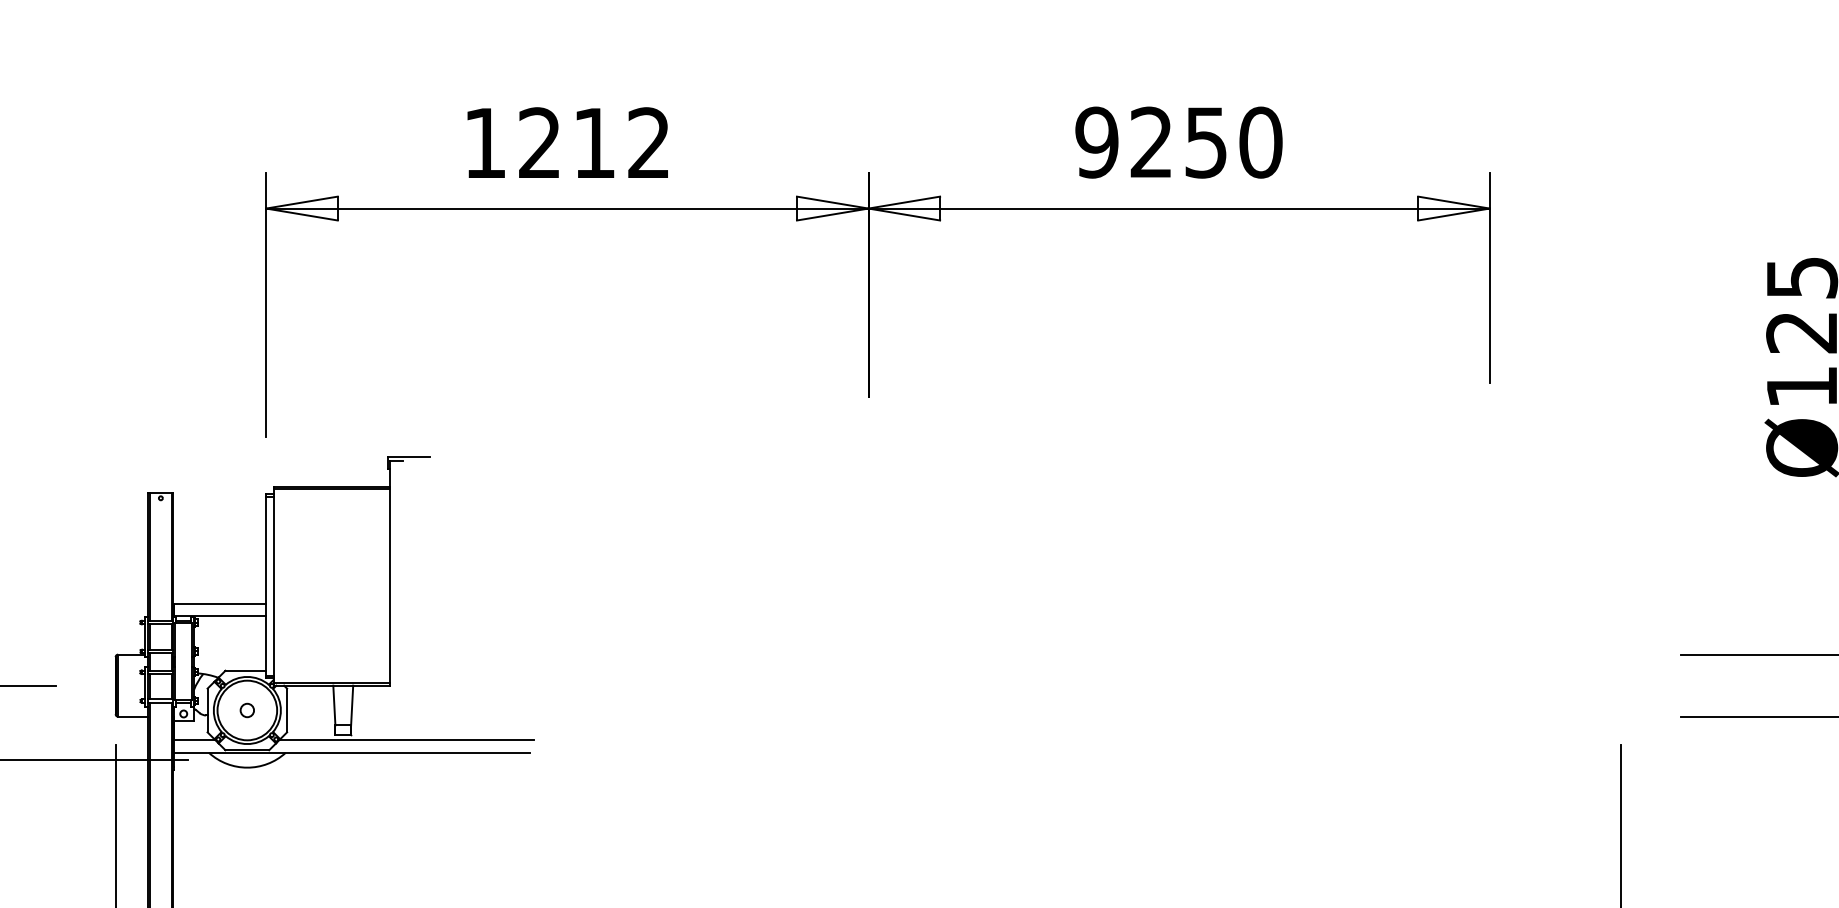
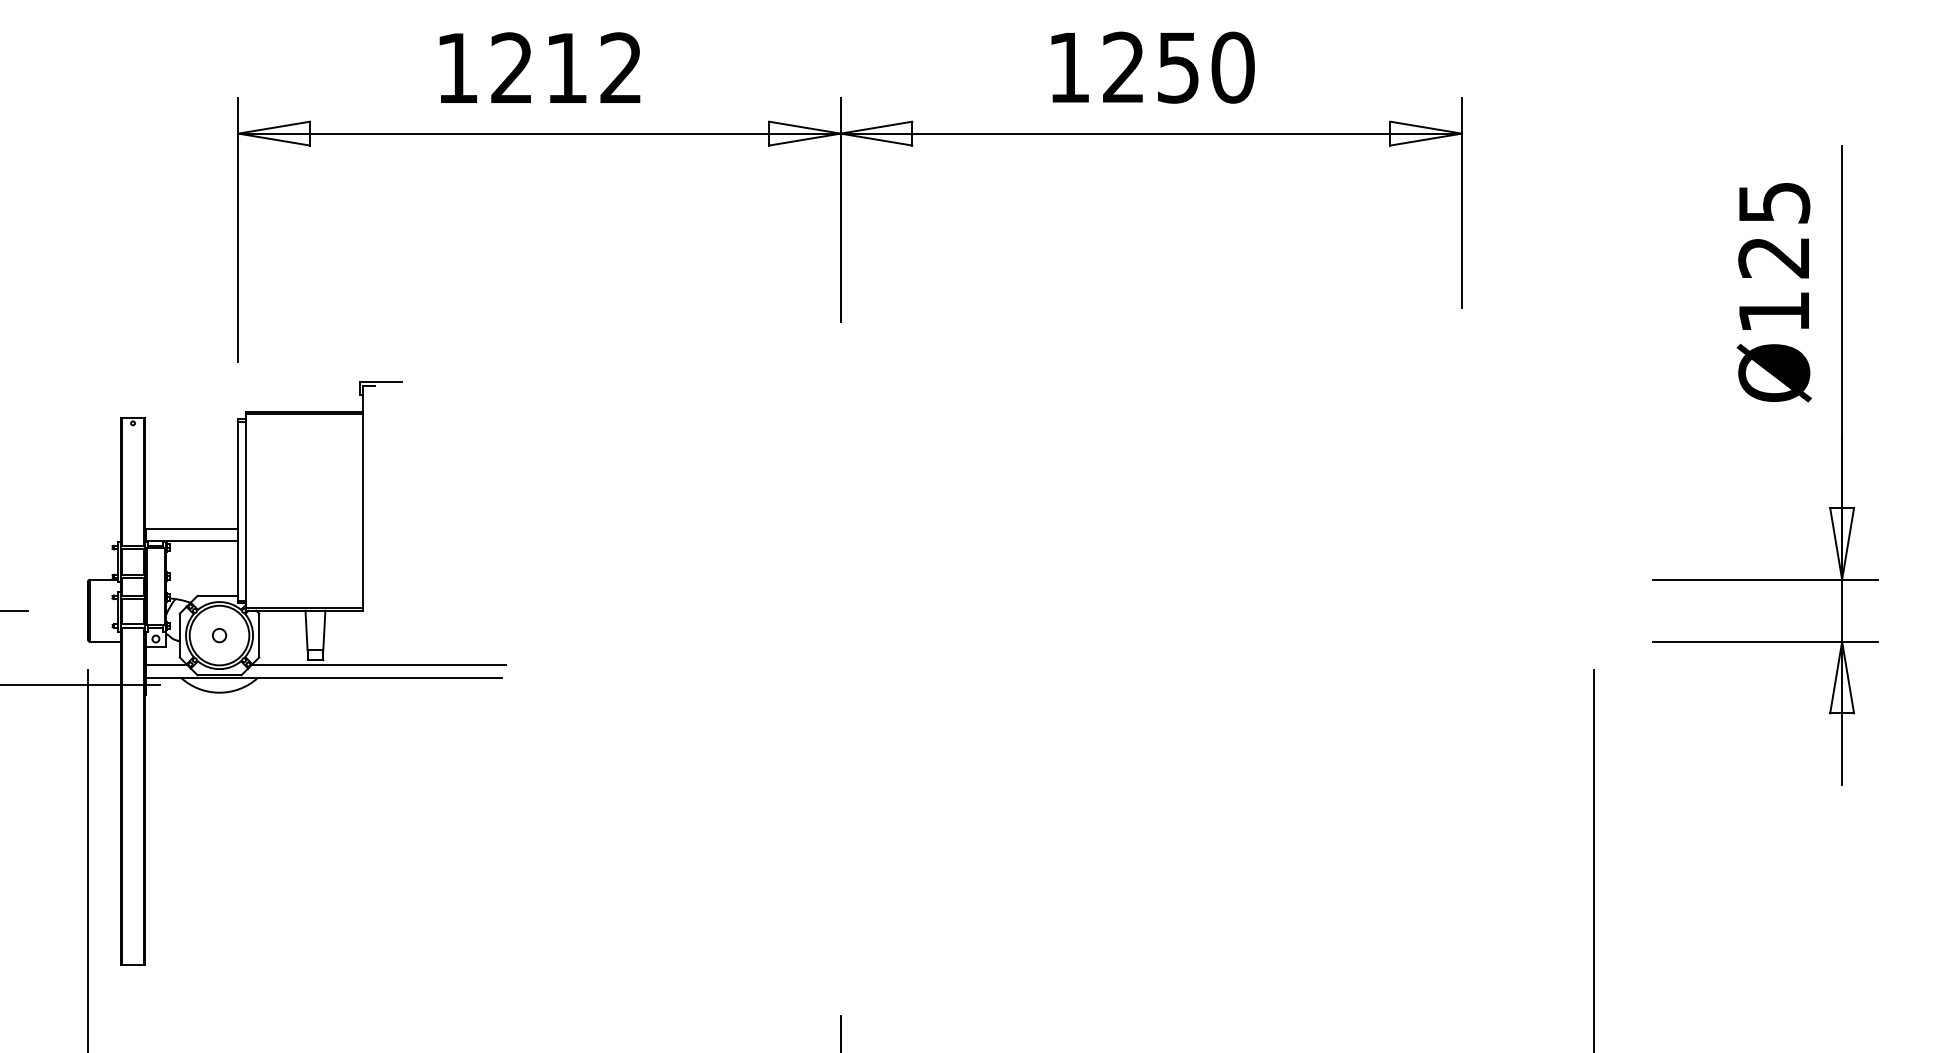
text: (1096, 142) -> (1068, 67), 9250 -> 1250

